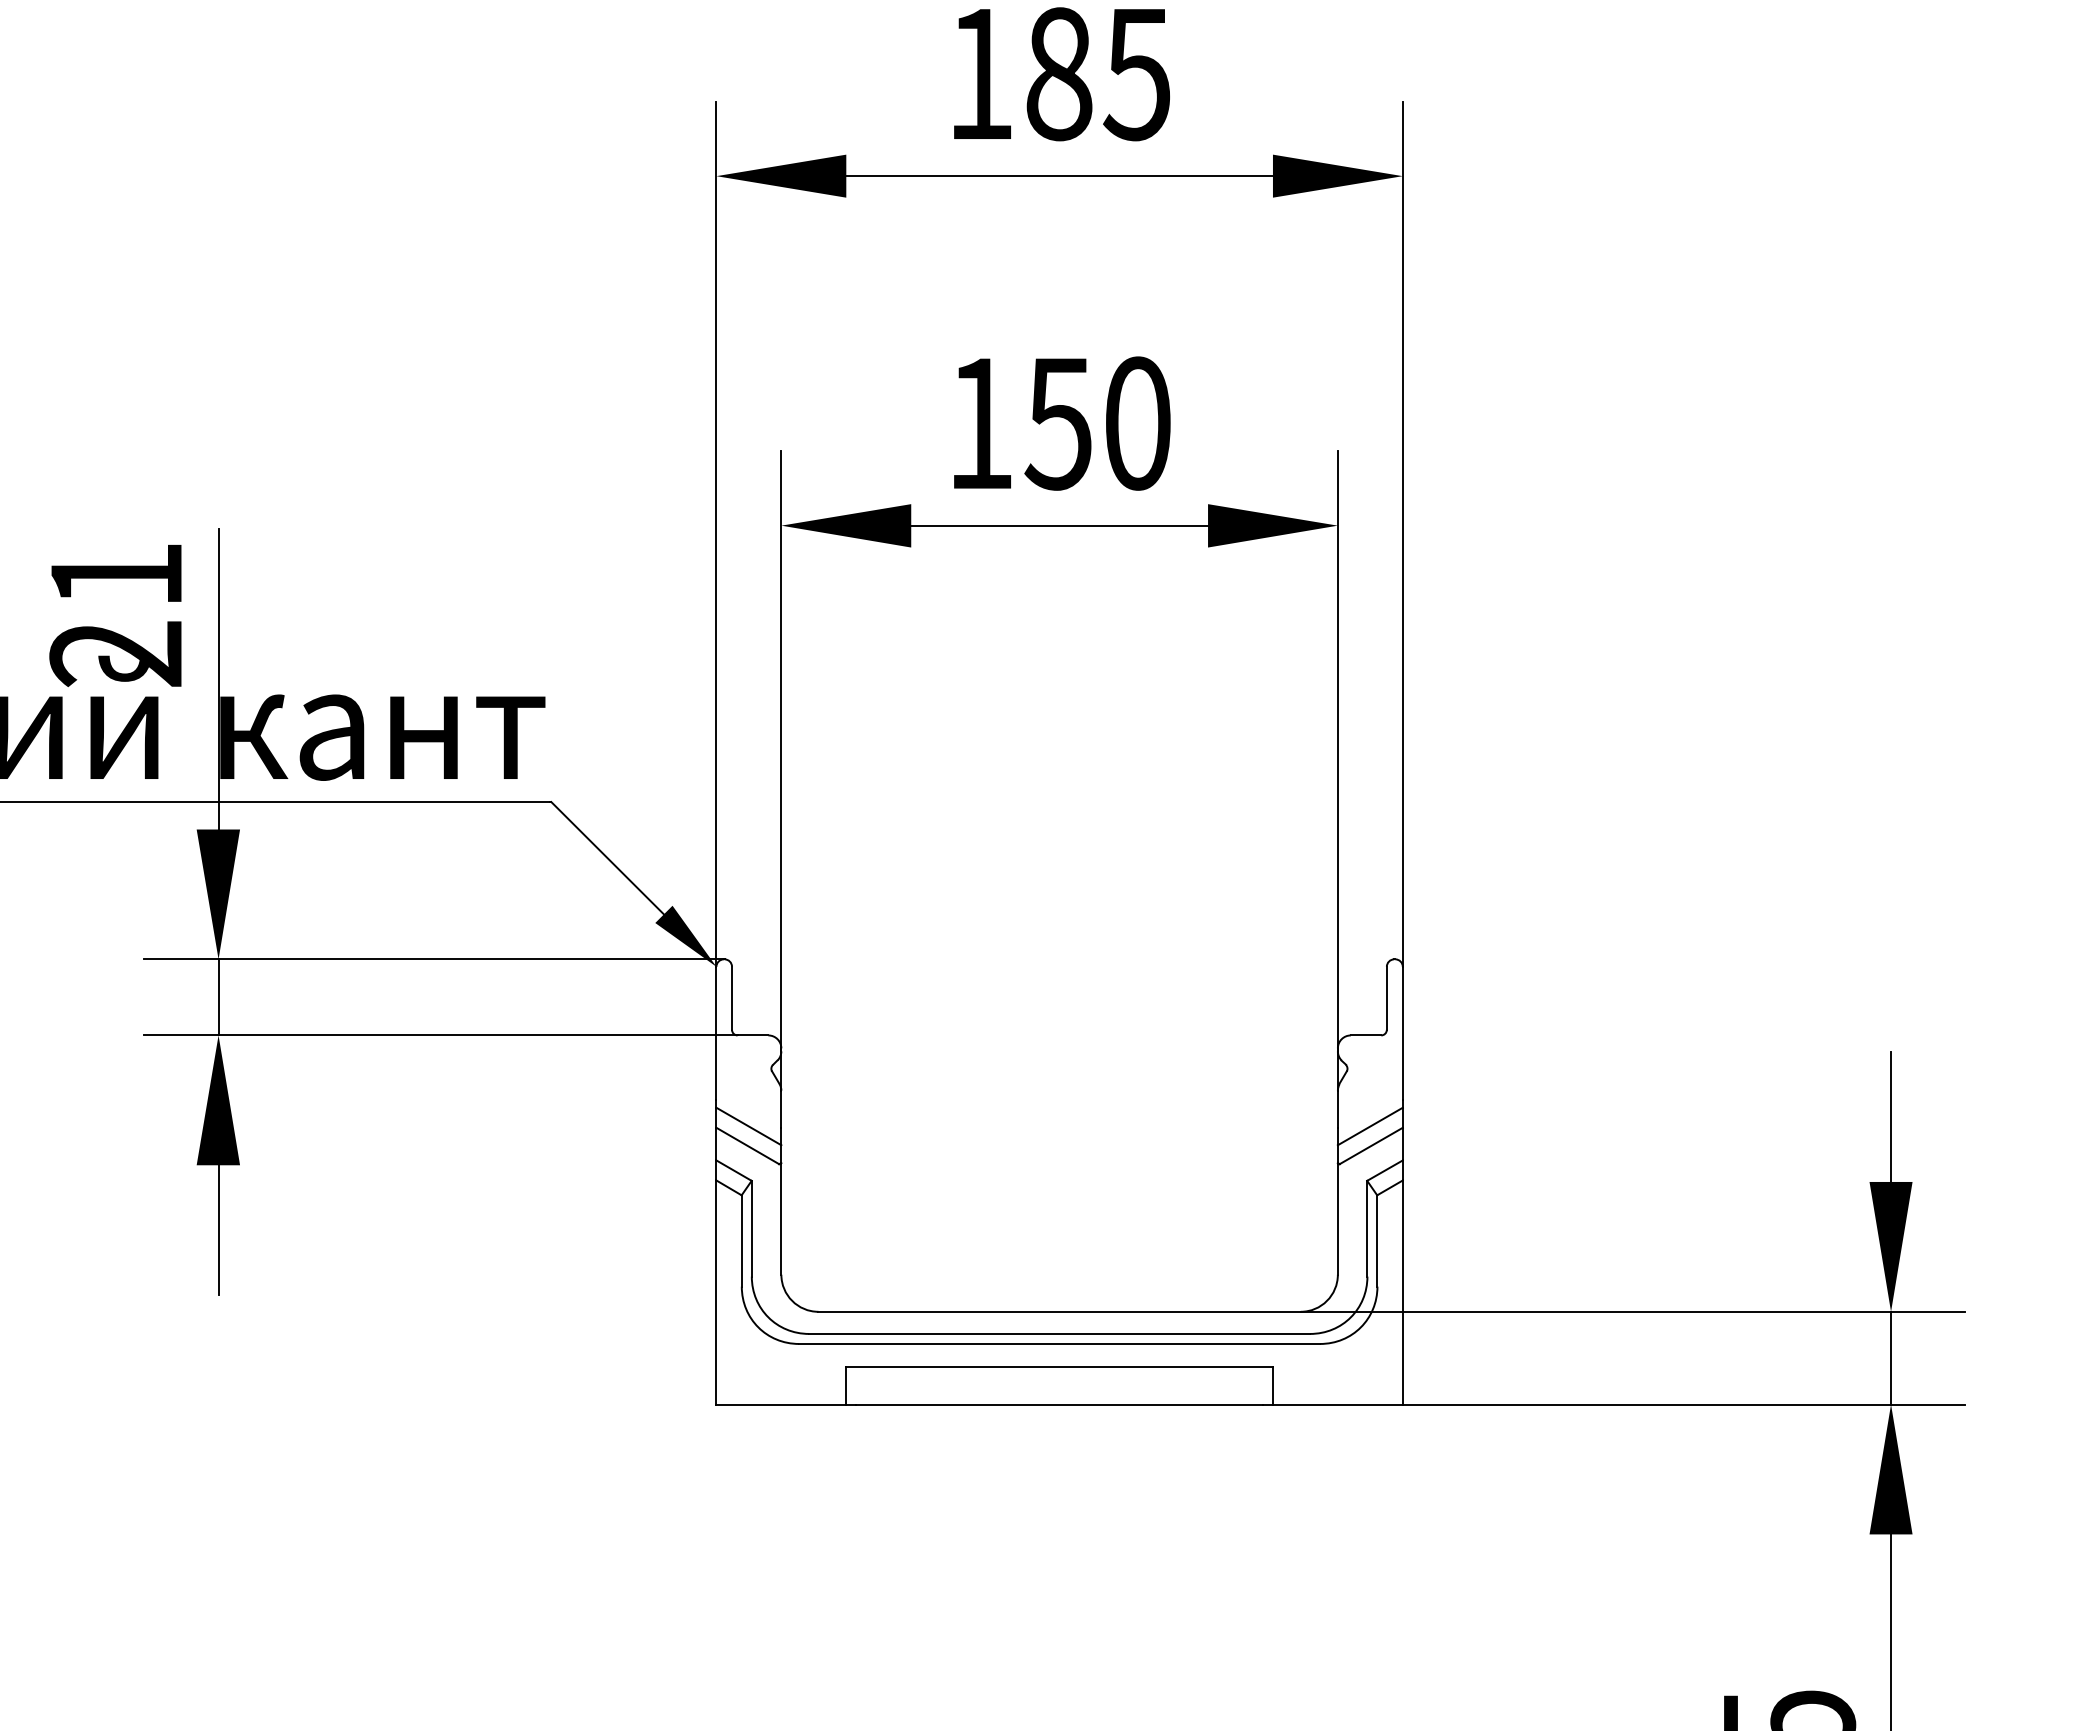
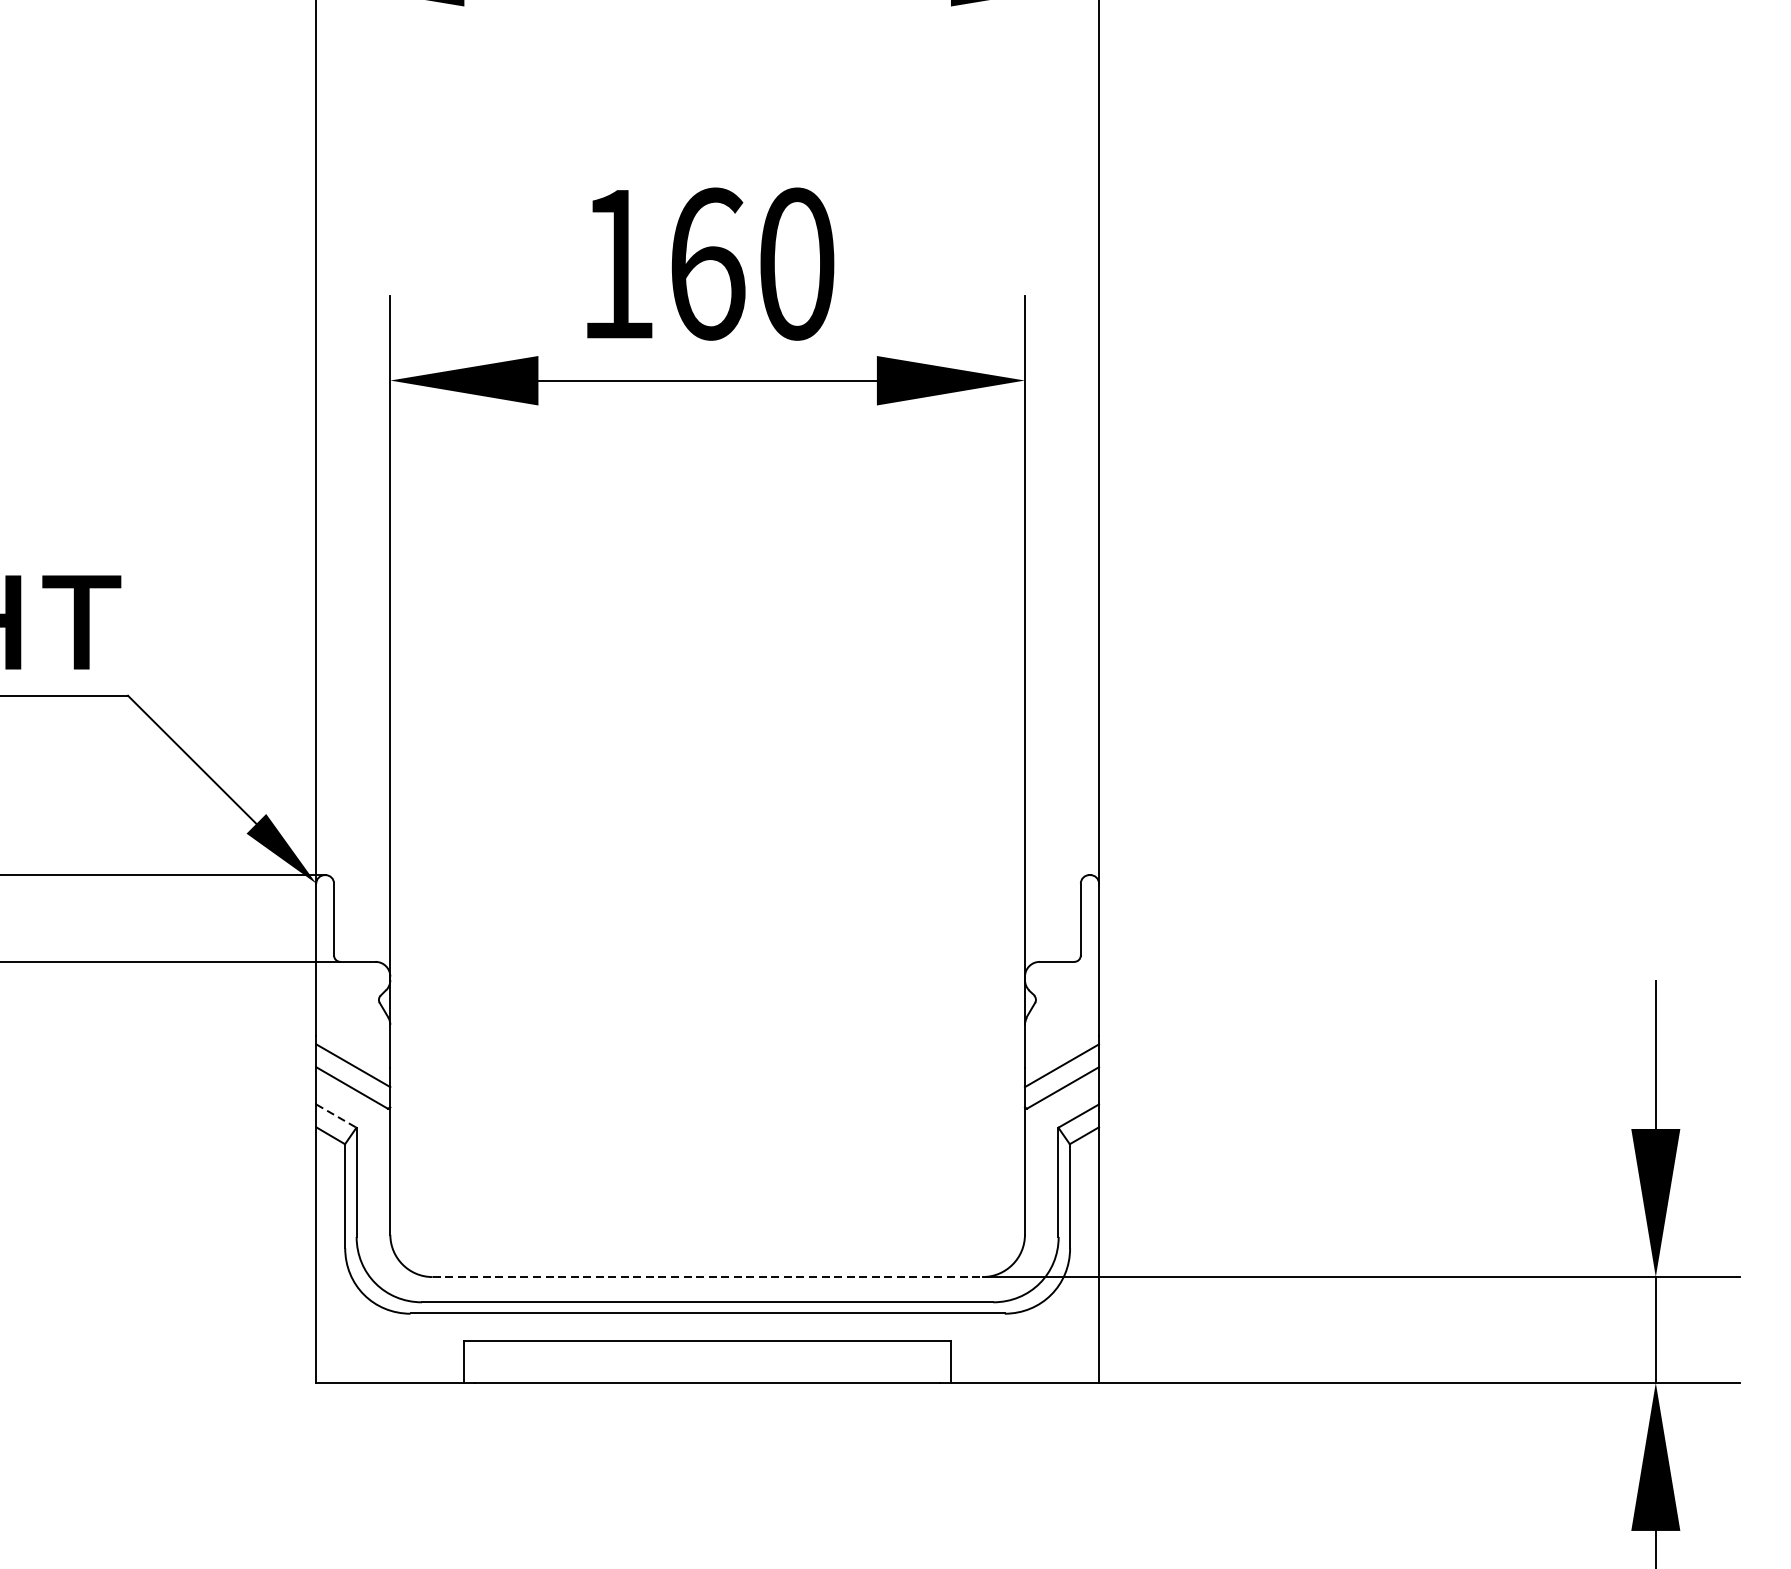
text: (1058, 423) -> (706, 264), 150 -> 160
line: (734, 1170) -> (336, 1115), solid -> dashed
line: (1060, 1311) -> (708, 1276), solid -> dashed

